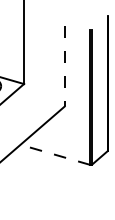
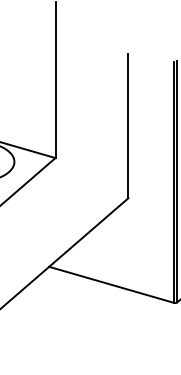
line: (64, 66) -> (127, 126), dashed -> solid
line: (54, 154) -> (109, 284), dashed -> solid

